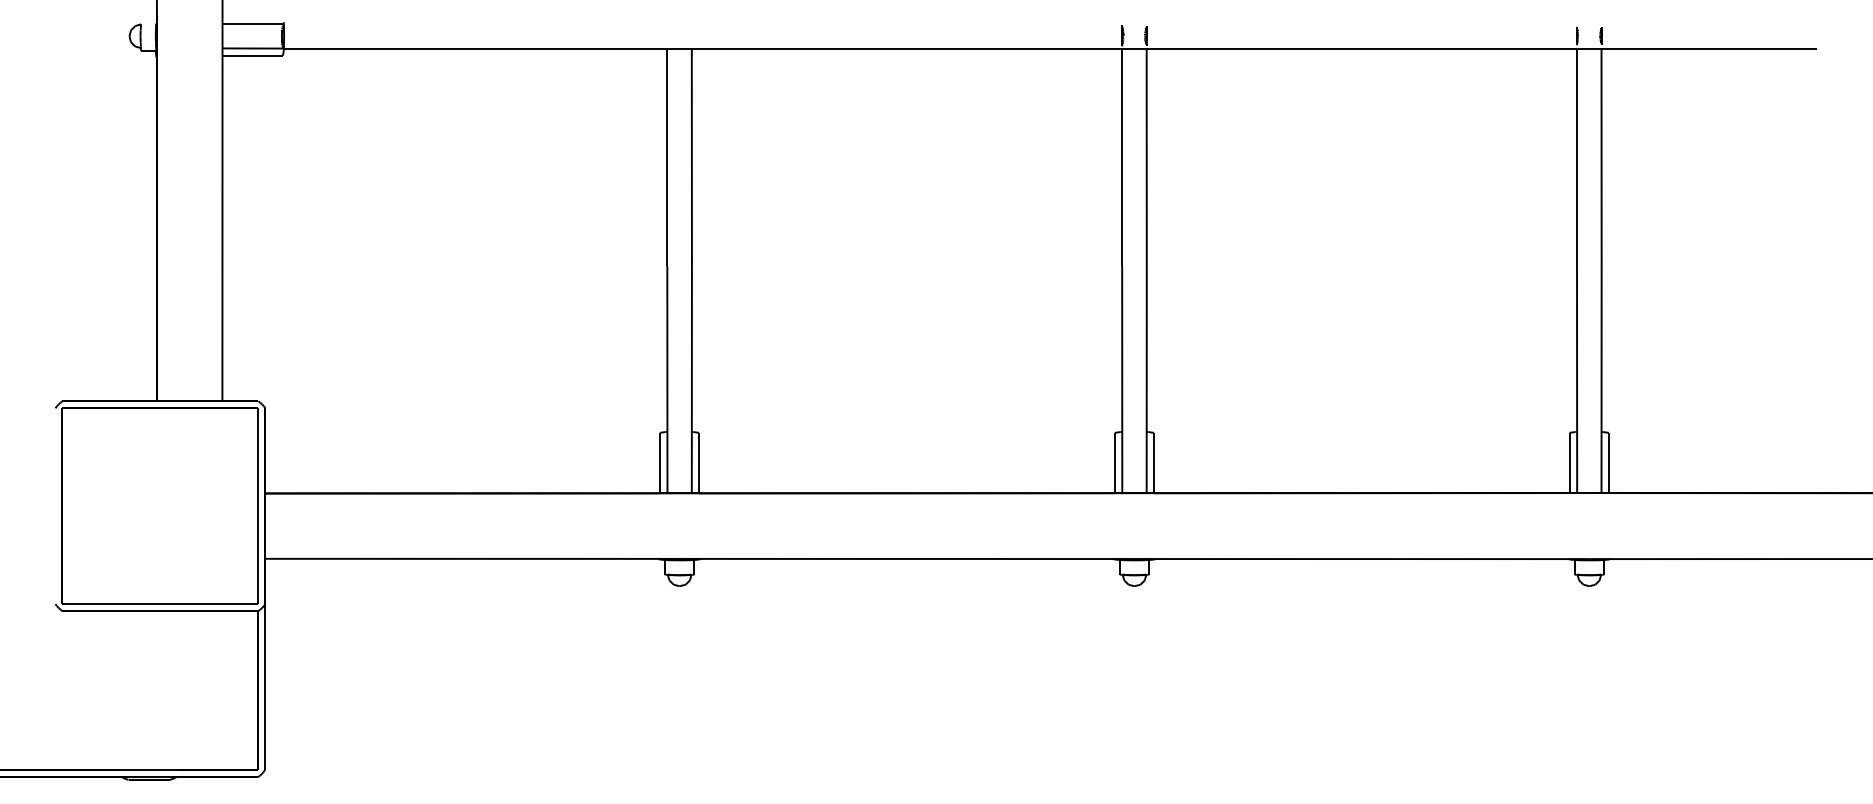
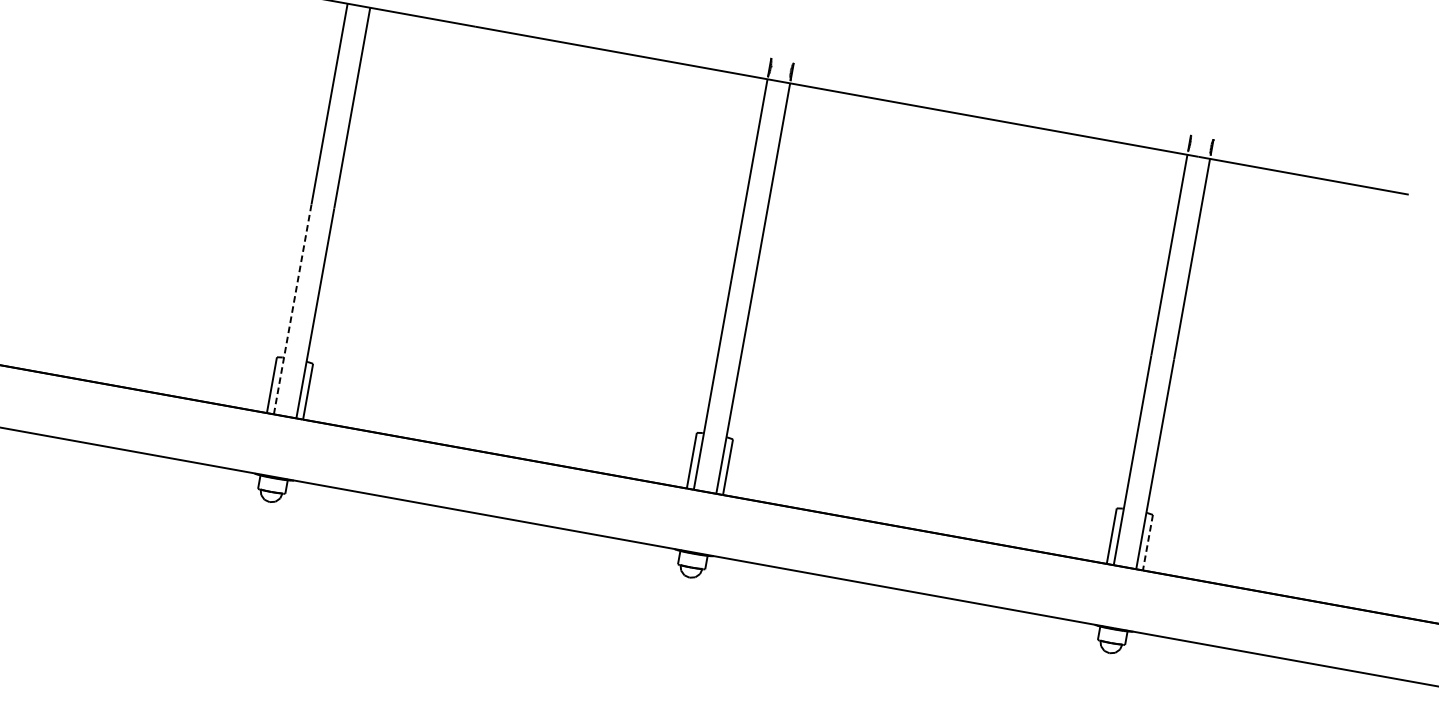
line: (667, 379) -> (292, 309), solid -> dashed
line: (1608, 463) -> (1147, 543), solid -> dashed

